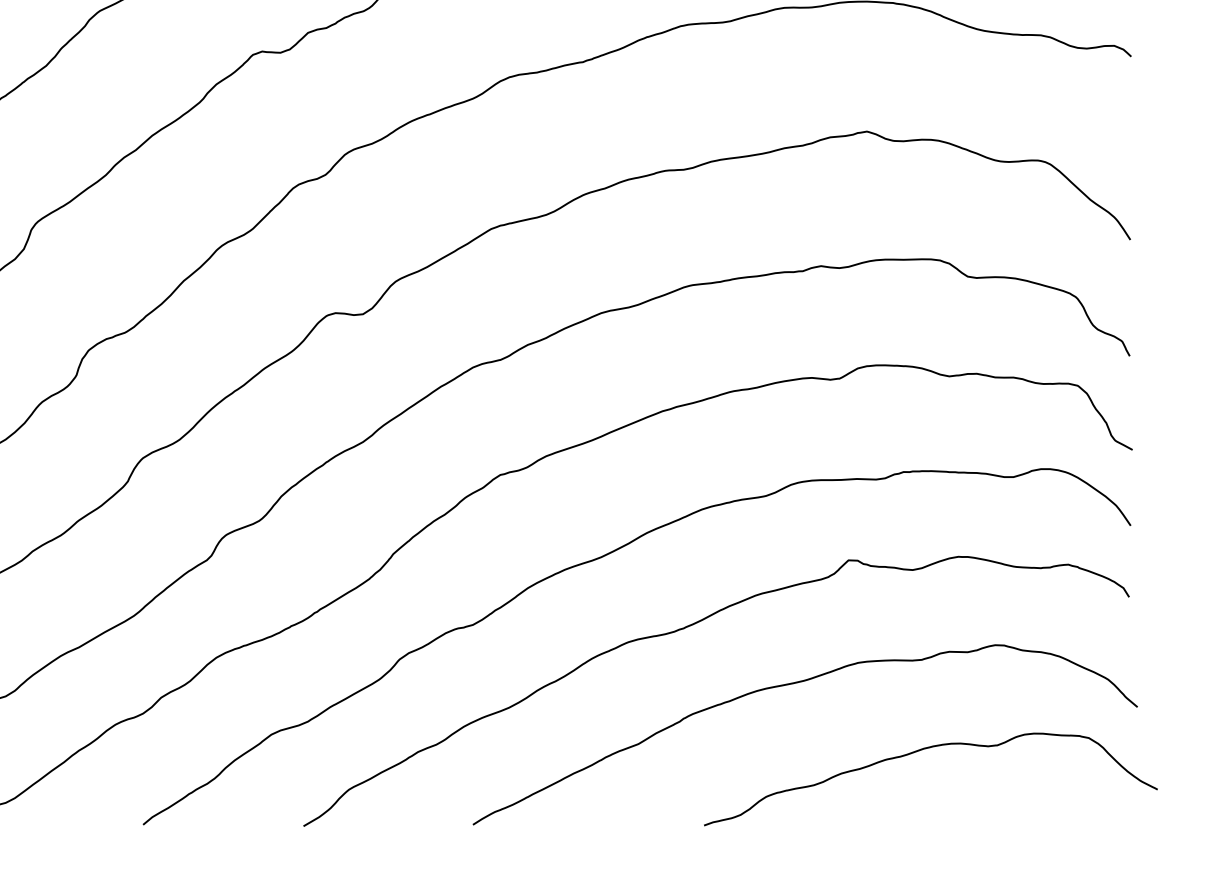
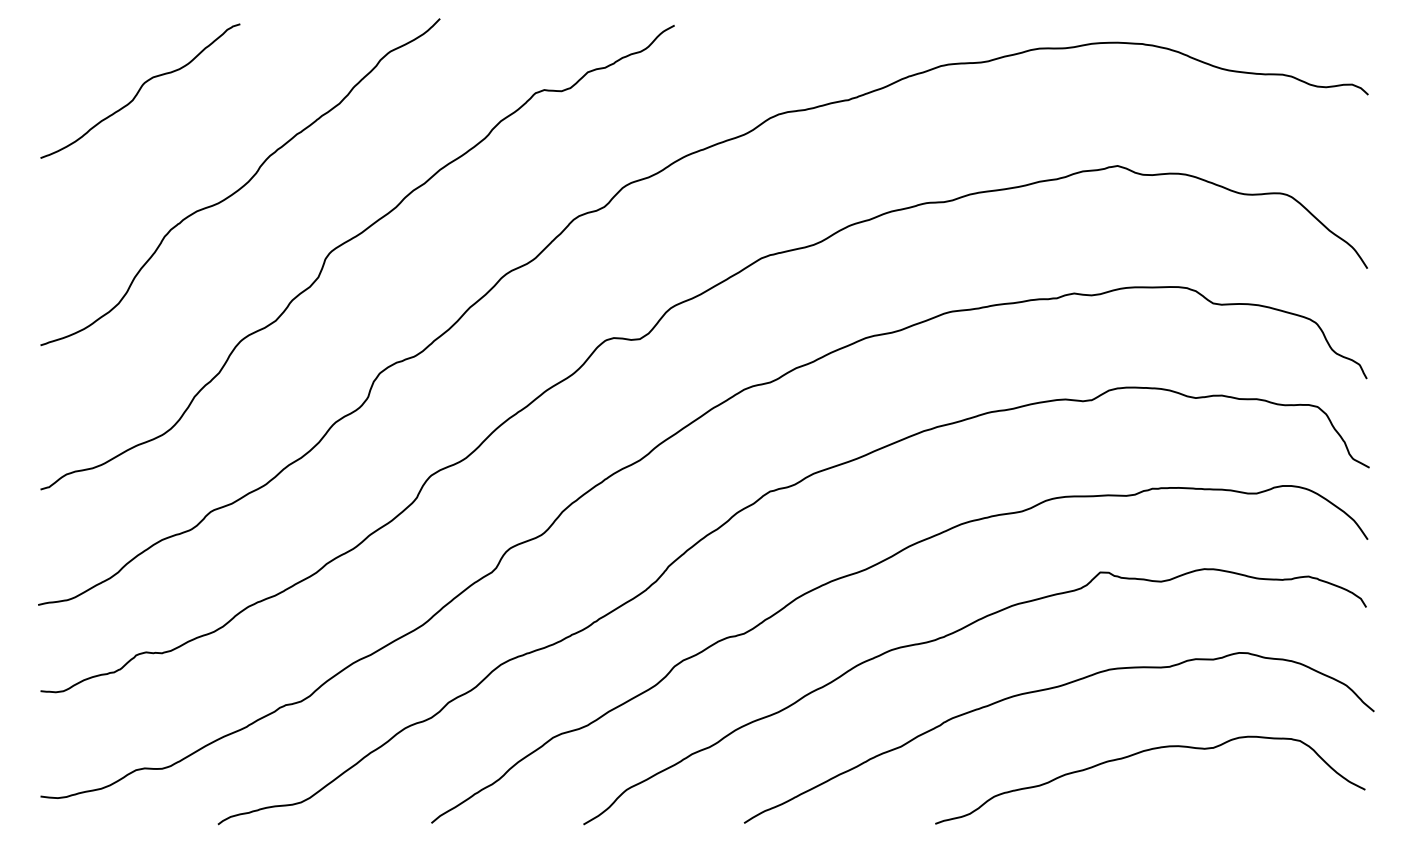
curve: (920, 751) -> (1140, 753), moved

